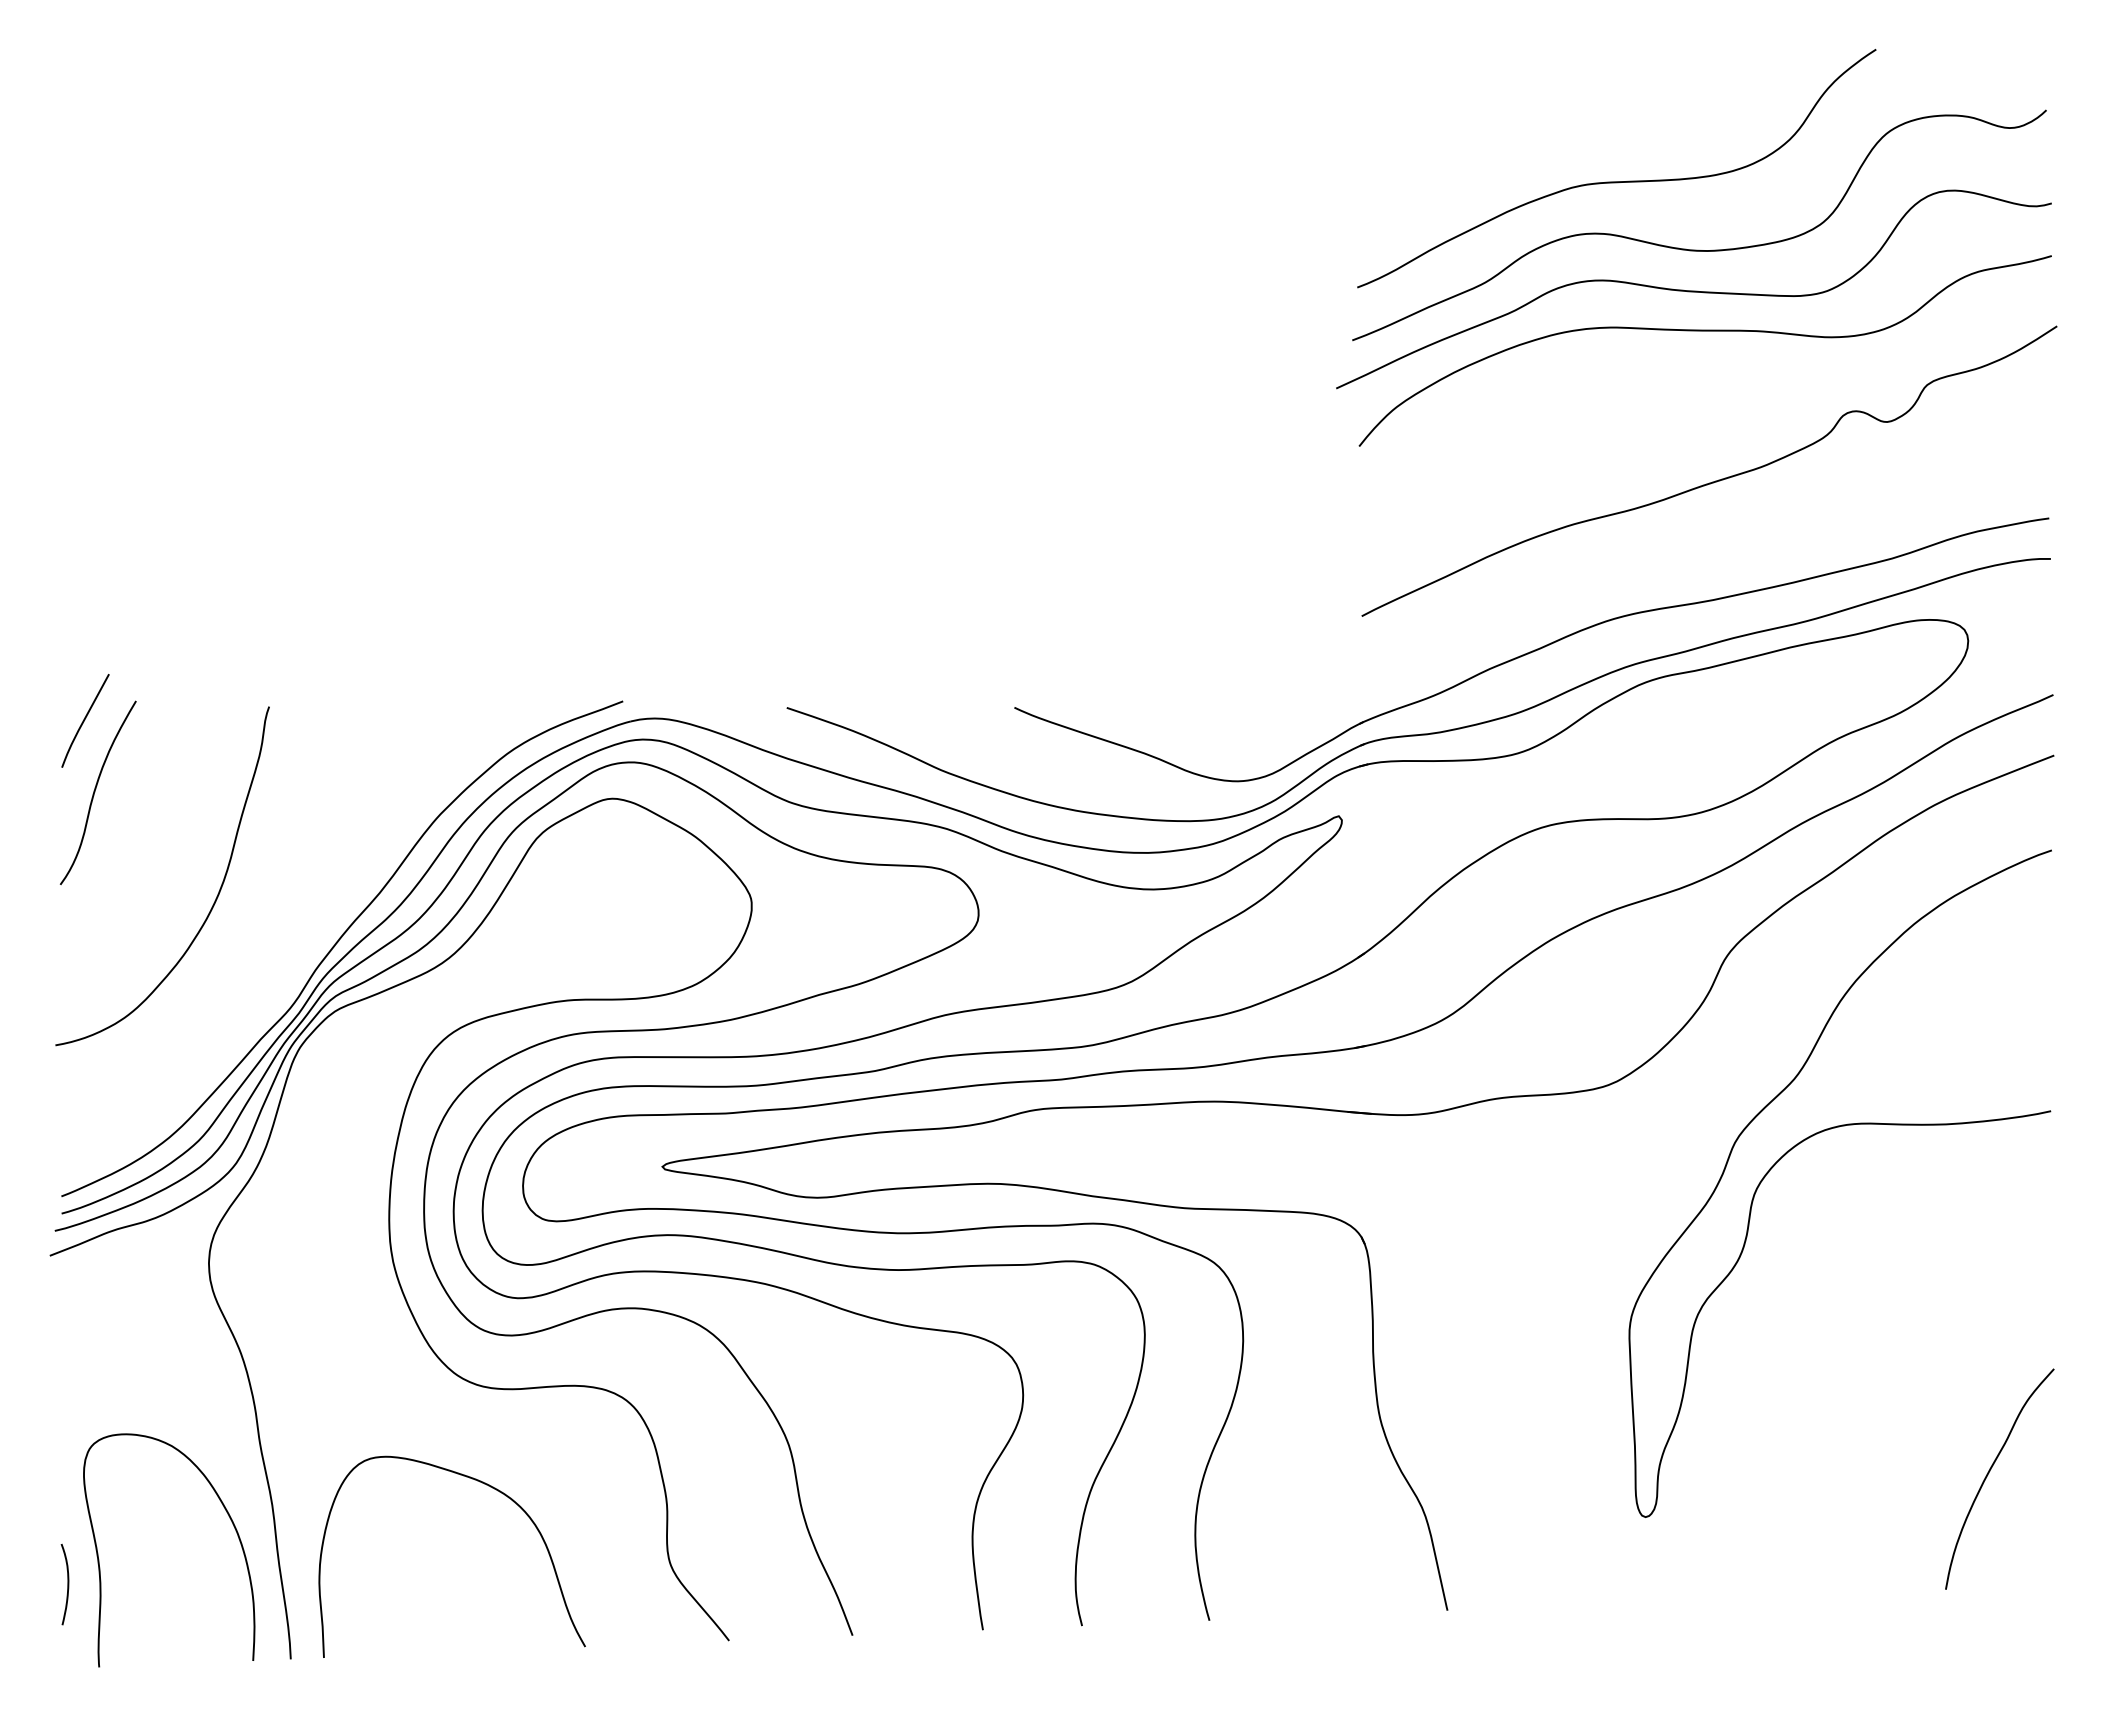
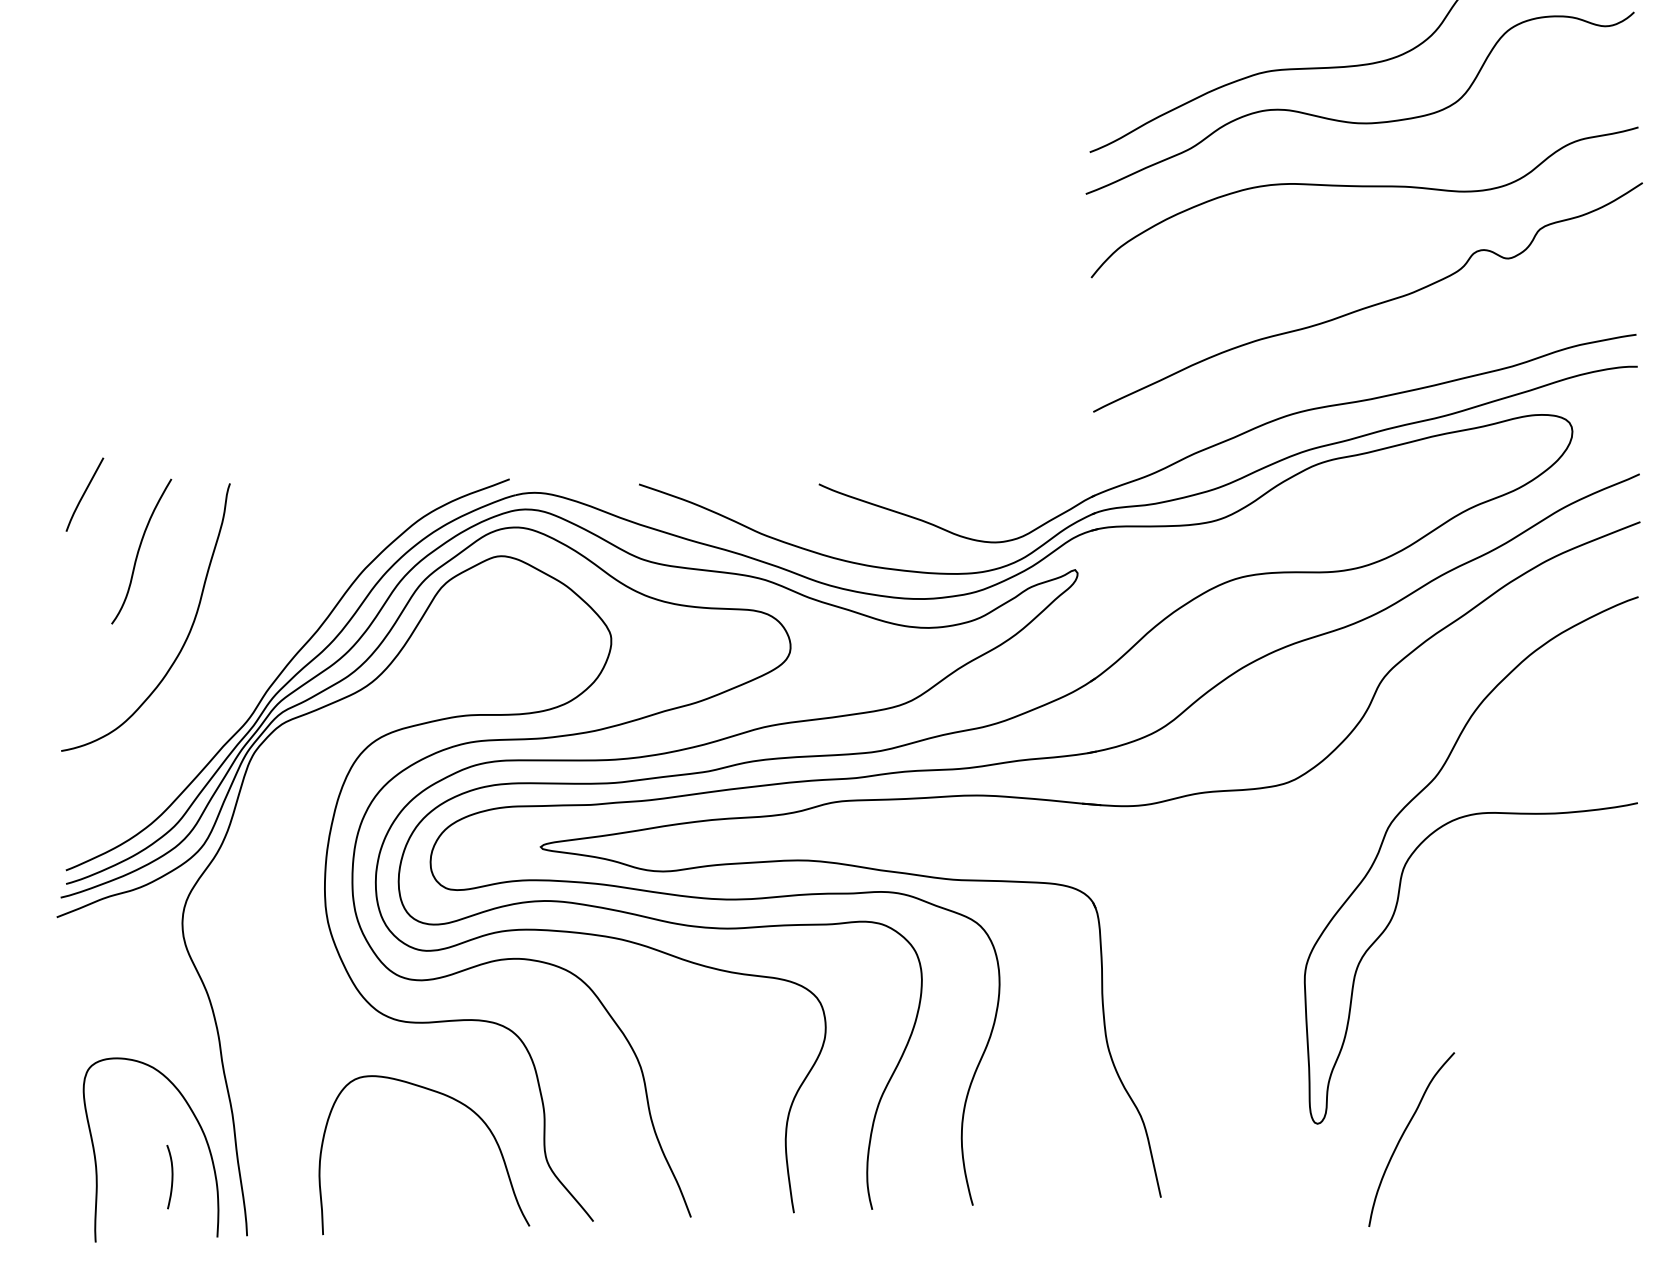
curve: (1693, 290) -> (1355, 154), removed
curve: (95, 792) -> (139, 551), moved
curve: (1989, 1473) -> (1403, 1135), moved
curve: (479, 1482) -> (445, 1096), moved
curve: (67, 1584) -> (171, 1177), moved

